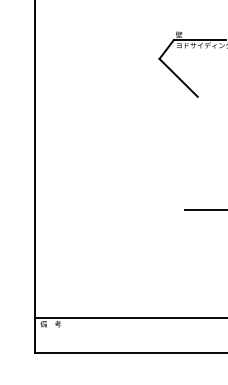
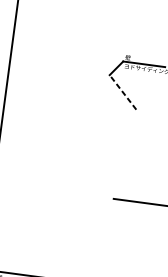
line: (178, 77) -> (122, 92), solid -> dashed

